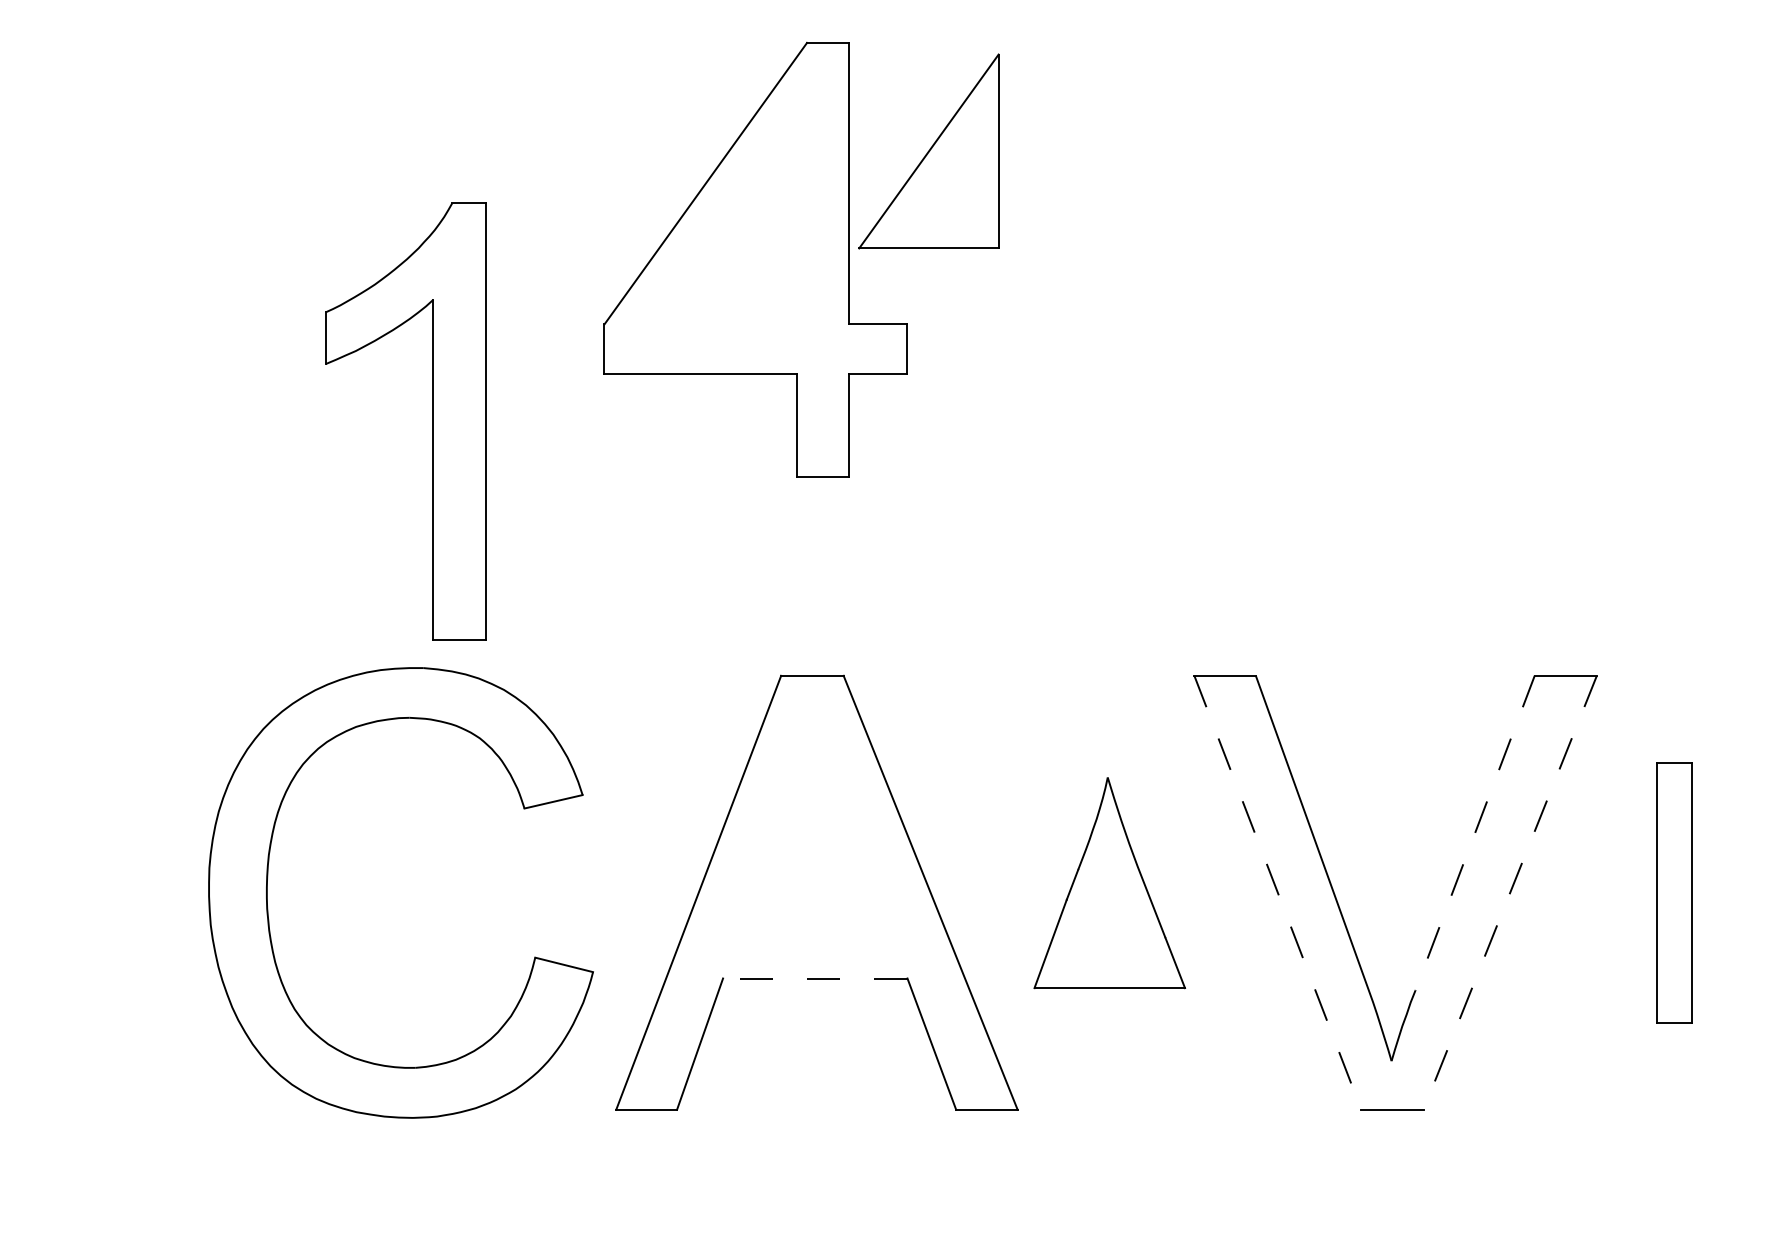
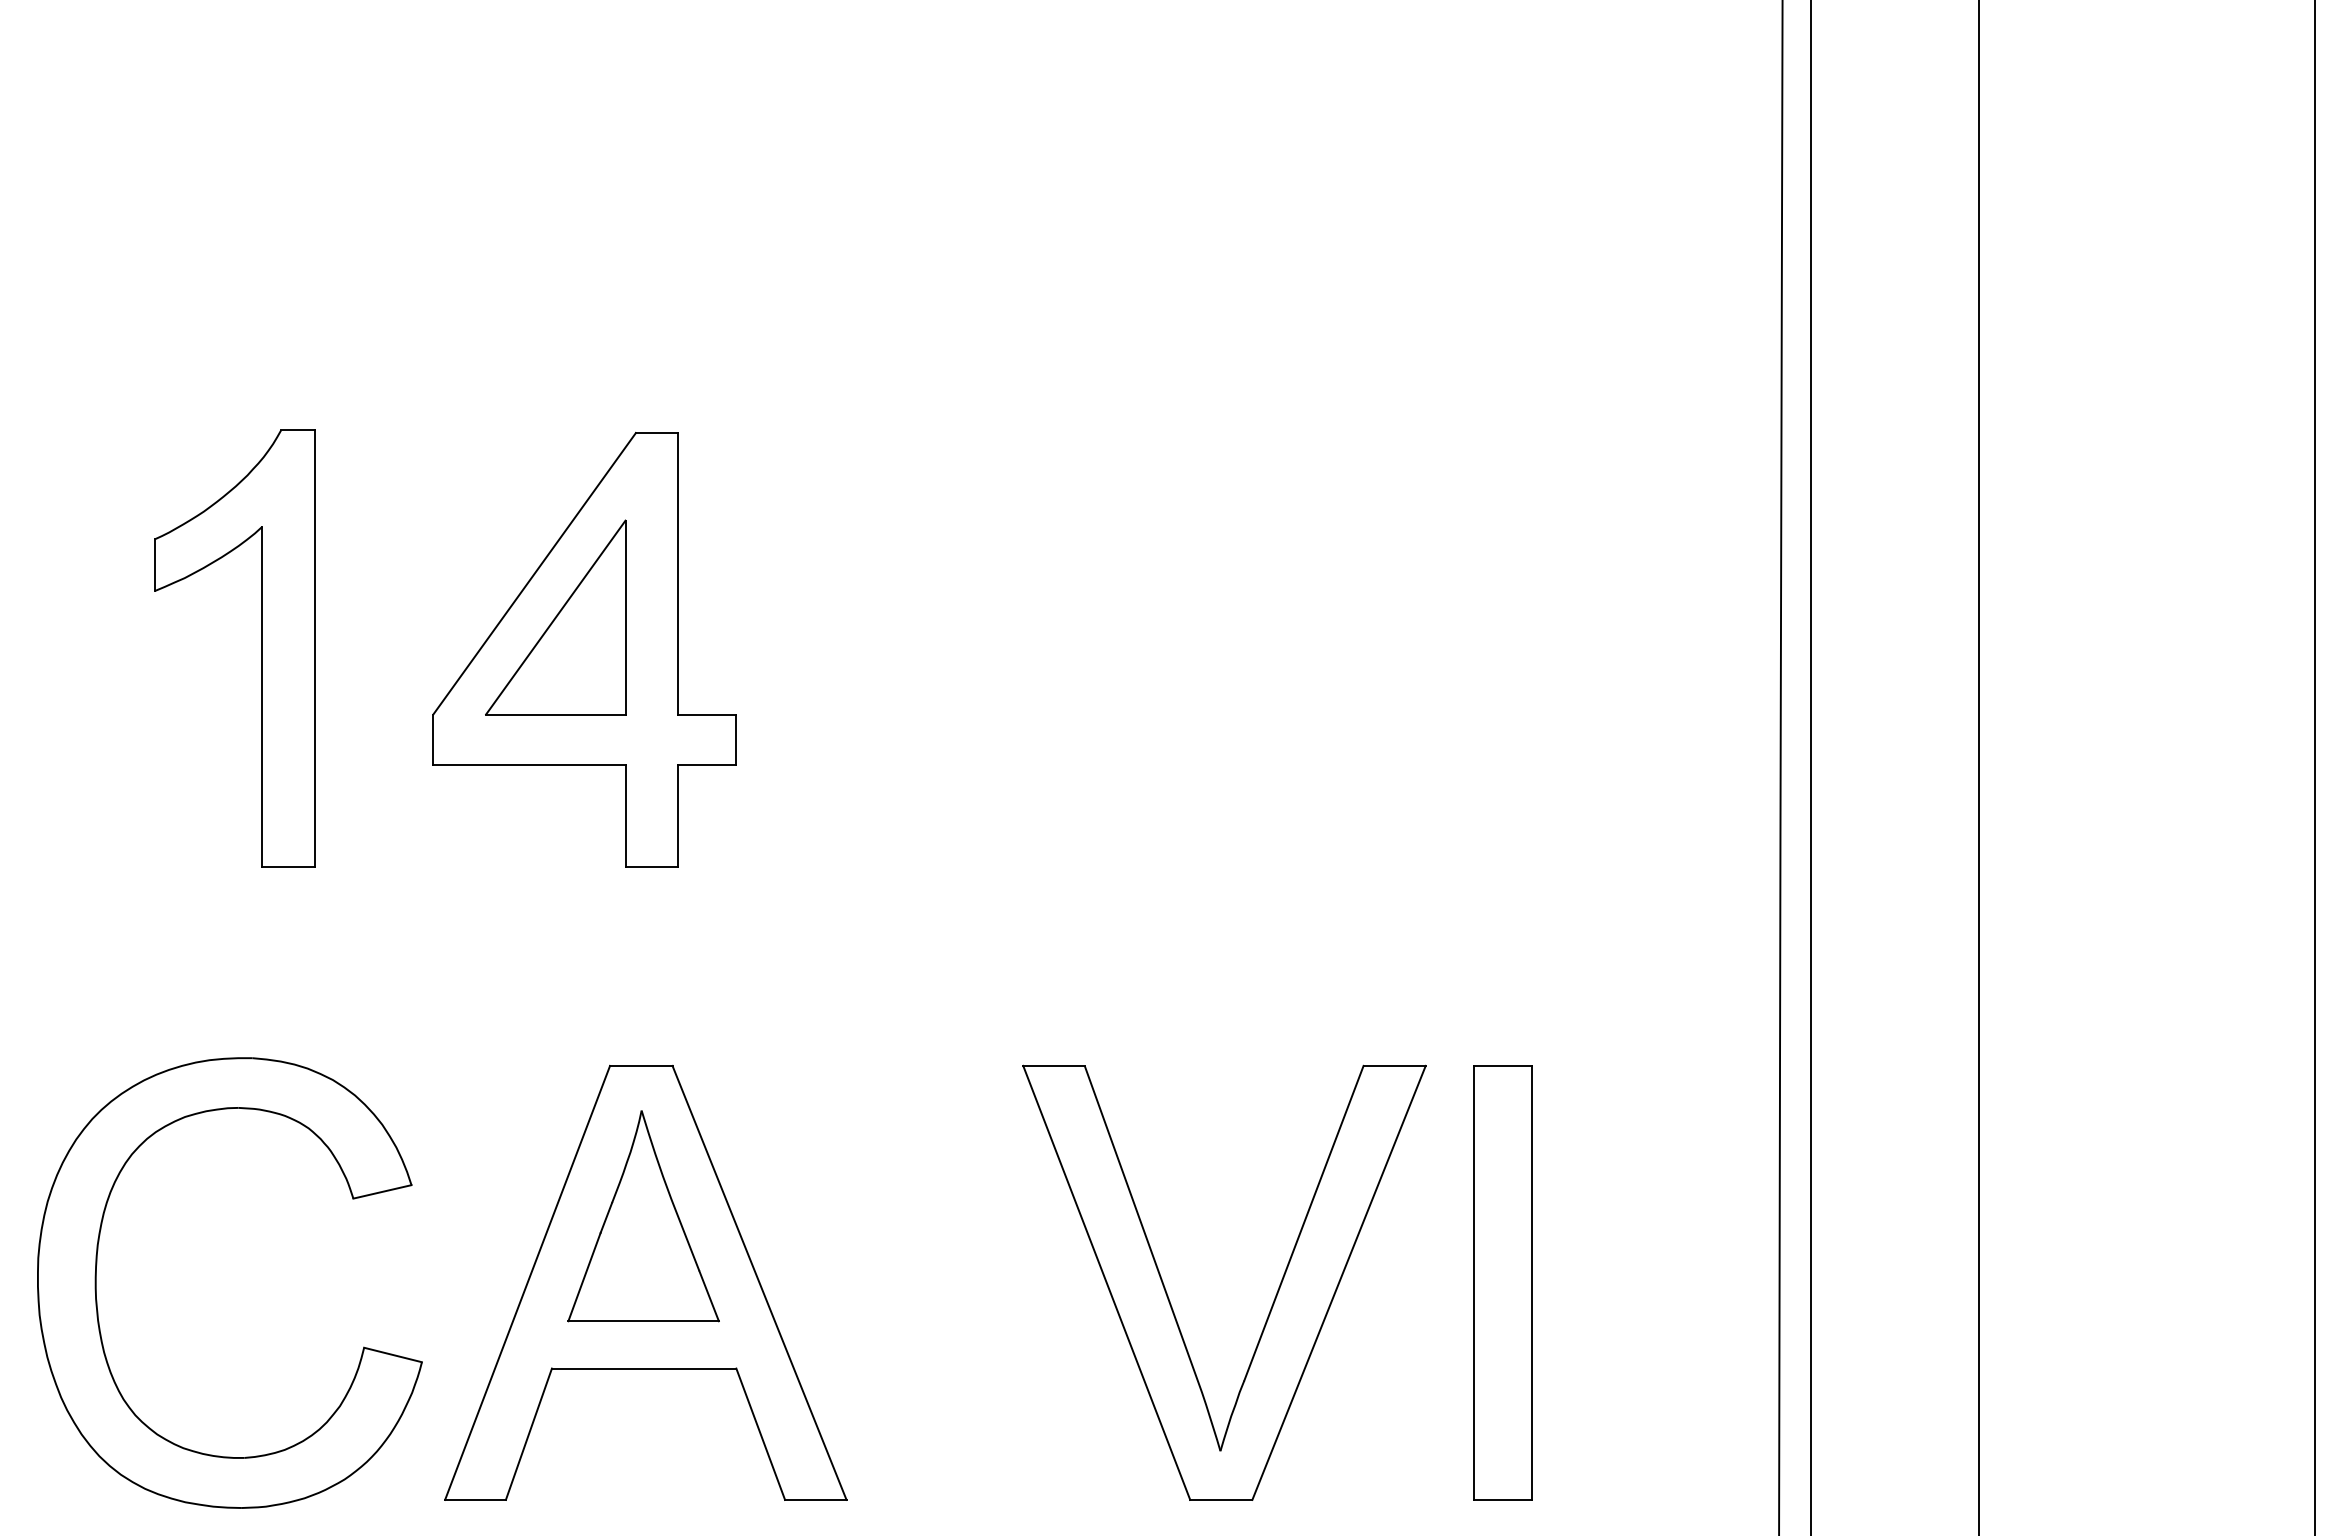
part: (928, 151) -> (555, 617), moved
part: (432, 421) -> (261, 648), moved
line: (1474, 833) -> (1303, 1223), dashed -> solid
part: (1109, 883) -> (643, 1216), moved
line: (1277, 892) -> (1106, 1282), dashed -> solid
line: (1510, 892) -> (1339, 1282), dashed -> solid
part: (1673, 892) -> (1502, 1282), size x1.67
line: (814, 978) -> (643, 1368), dashed -> solid

